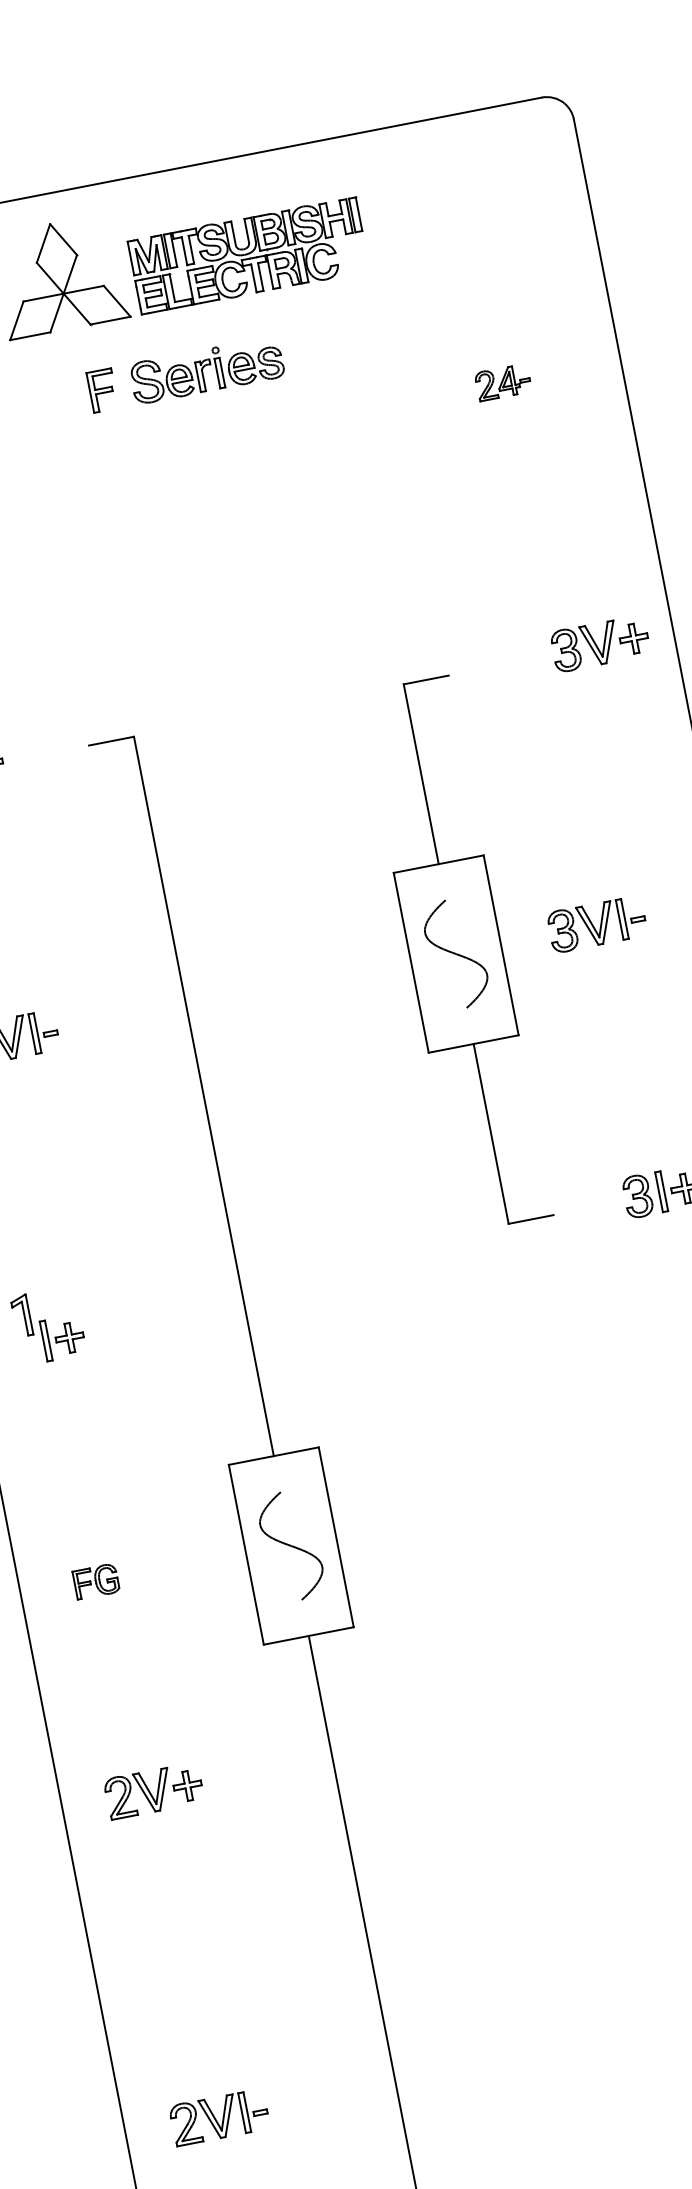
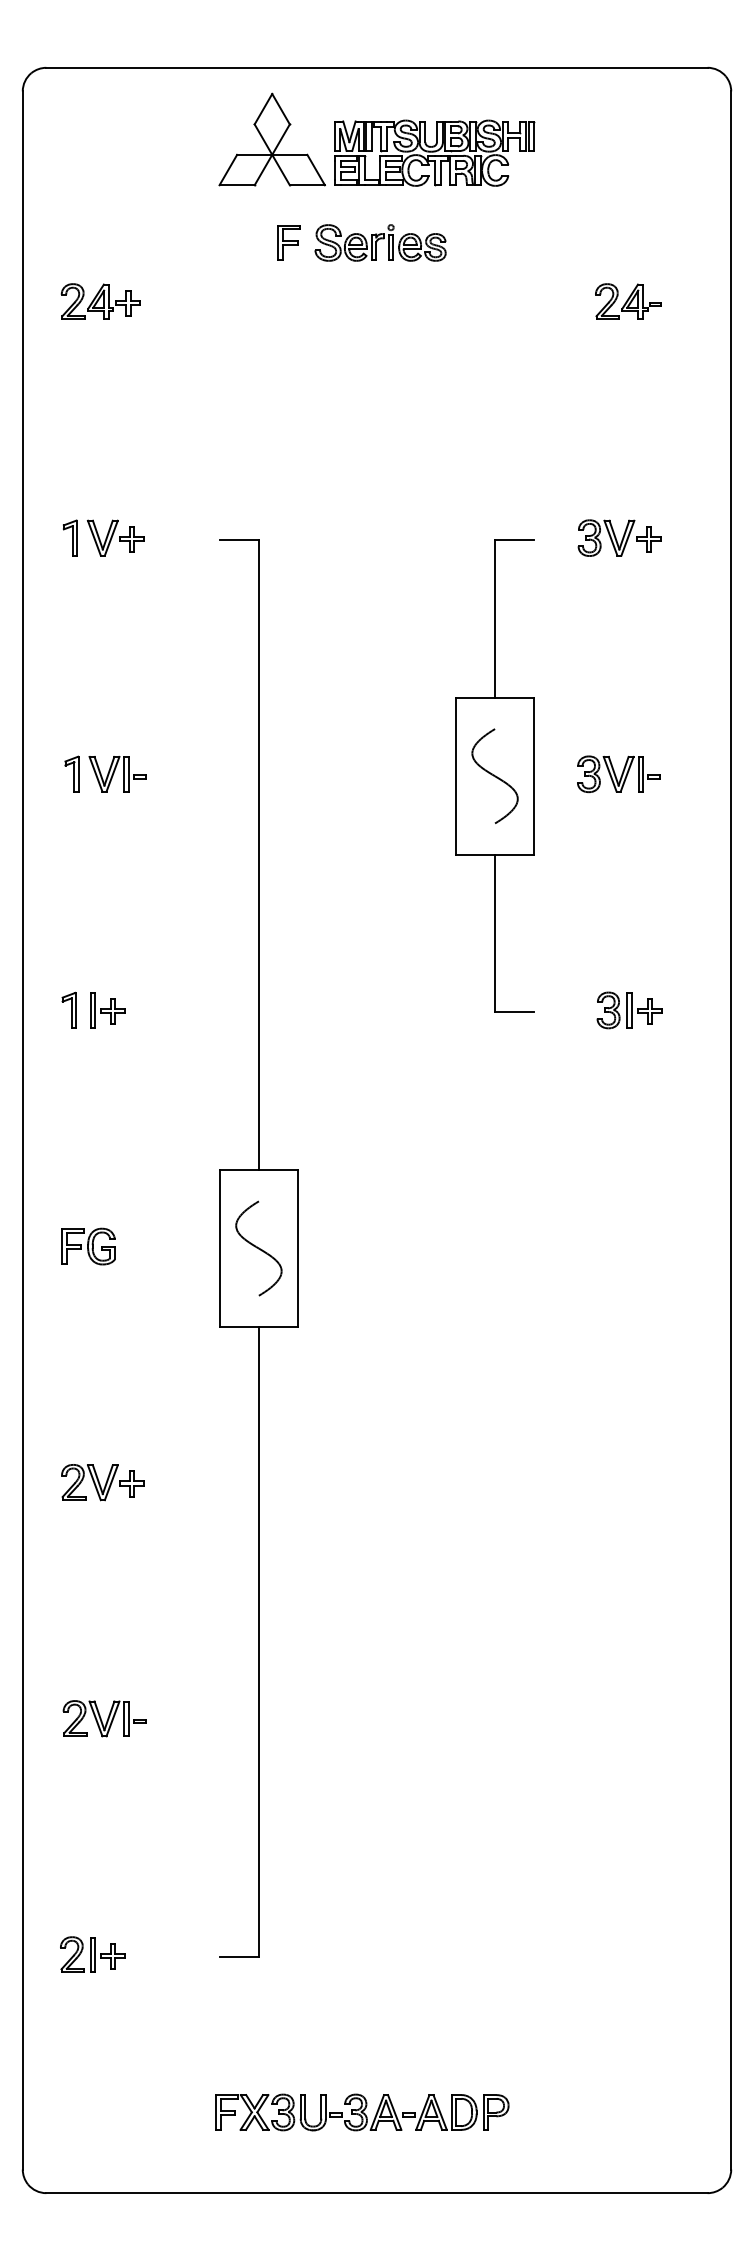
part: (503, 382) -> (628, 301), size x1.43
part: (600, 643) -> (619, 537), moved
part: (63, 1337) -> (107, 1010), moved
part: (96, 1581) -> (88, 1246), size x1.43
part: (153, 1790) -> (102, 1482), moved

